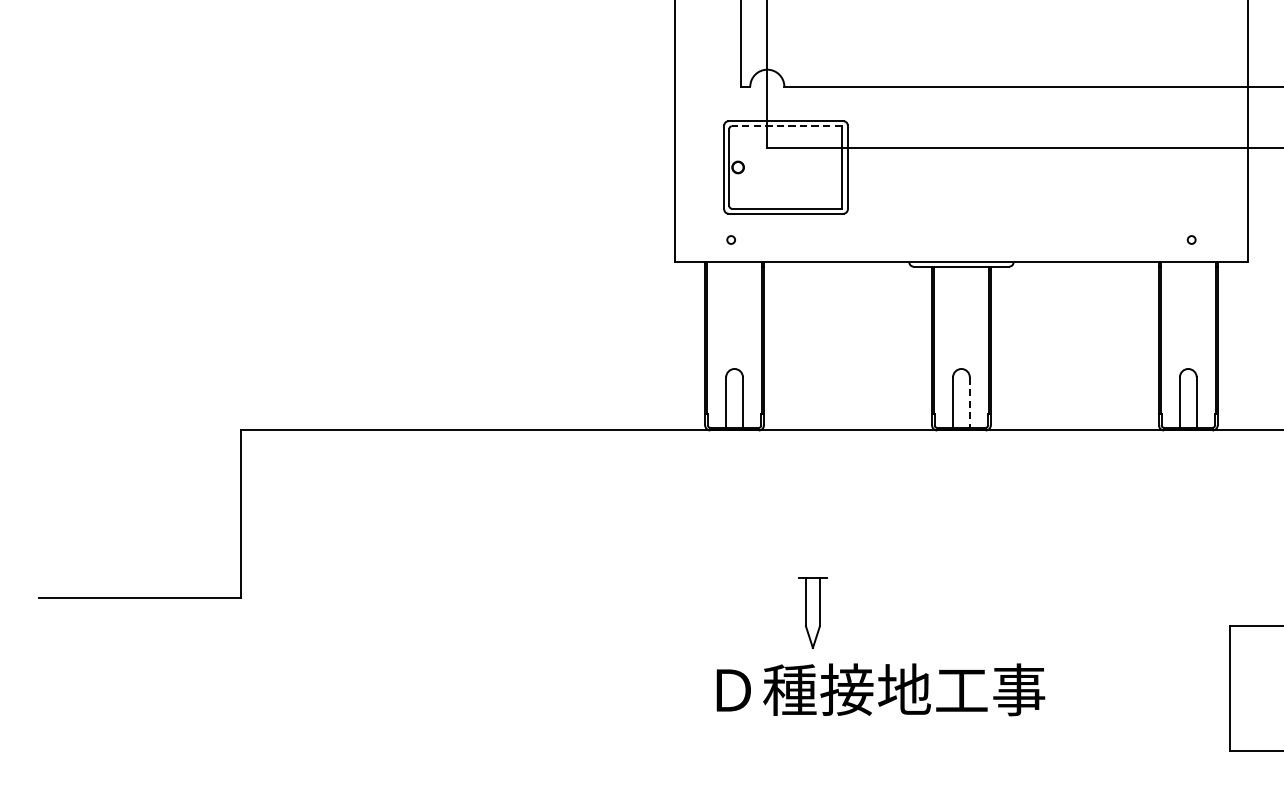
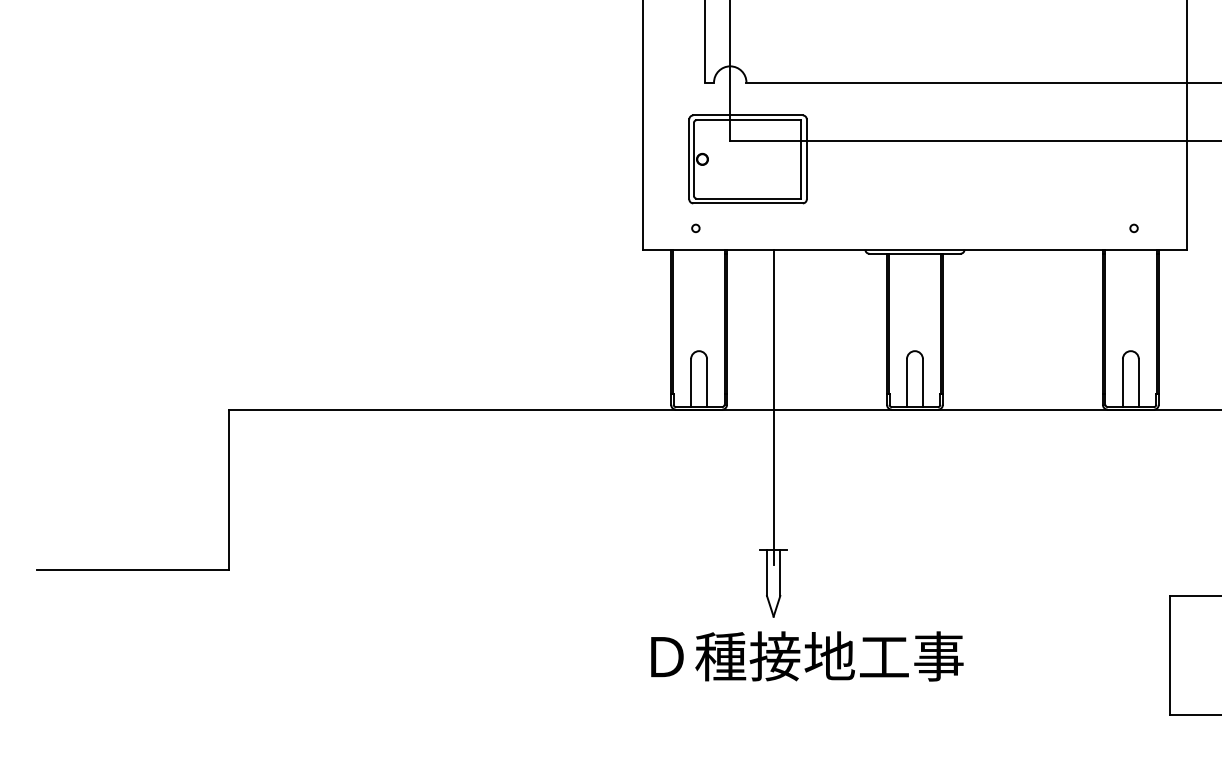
line: (786, 126) -> (748, 120), dashed -> solid
line: (969, 402) -> (922, 383), dashed -> solid
line: (812, 427) -> (773, 406), added
text: (881, 689) -> (807, 656), moved

